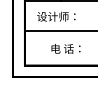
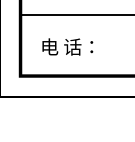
text: (65, 48) -> (66, 46), moved

